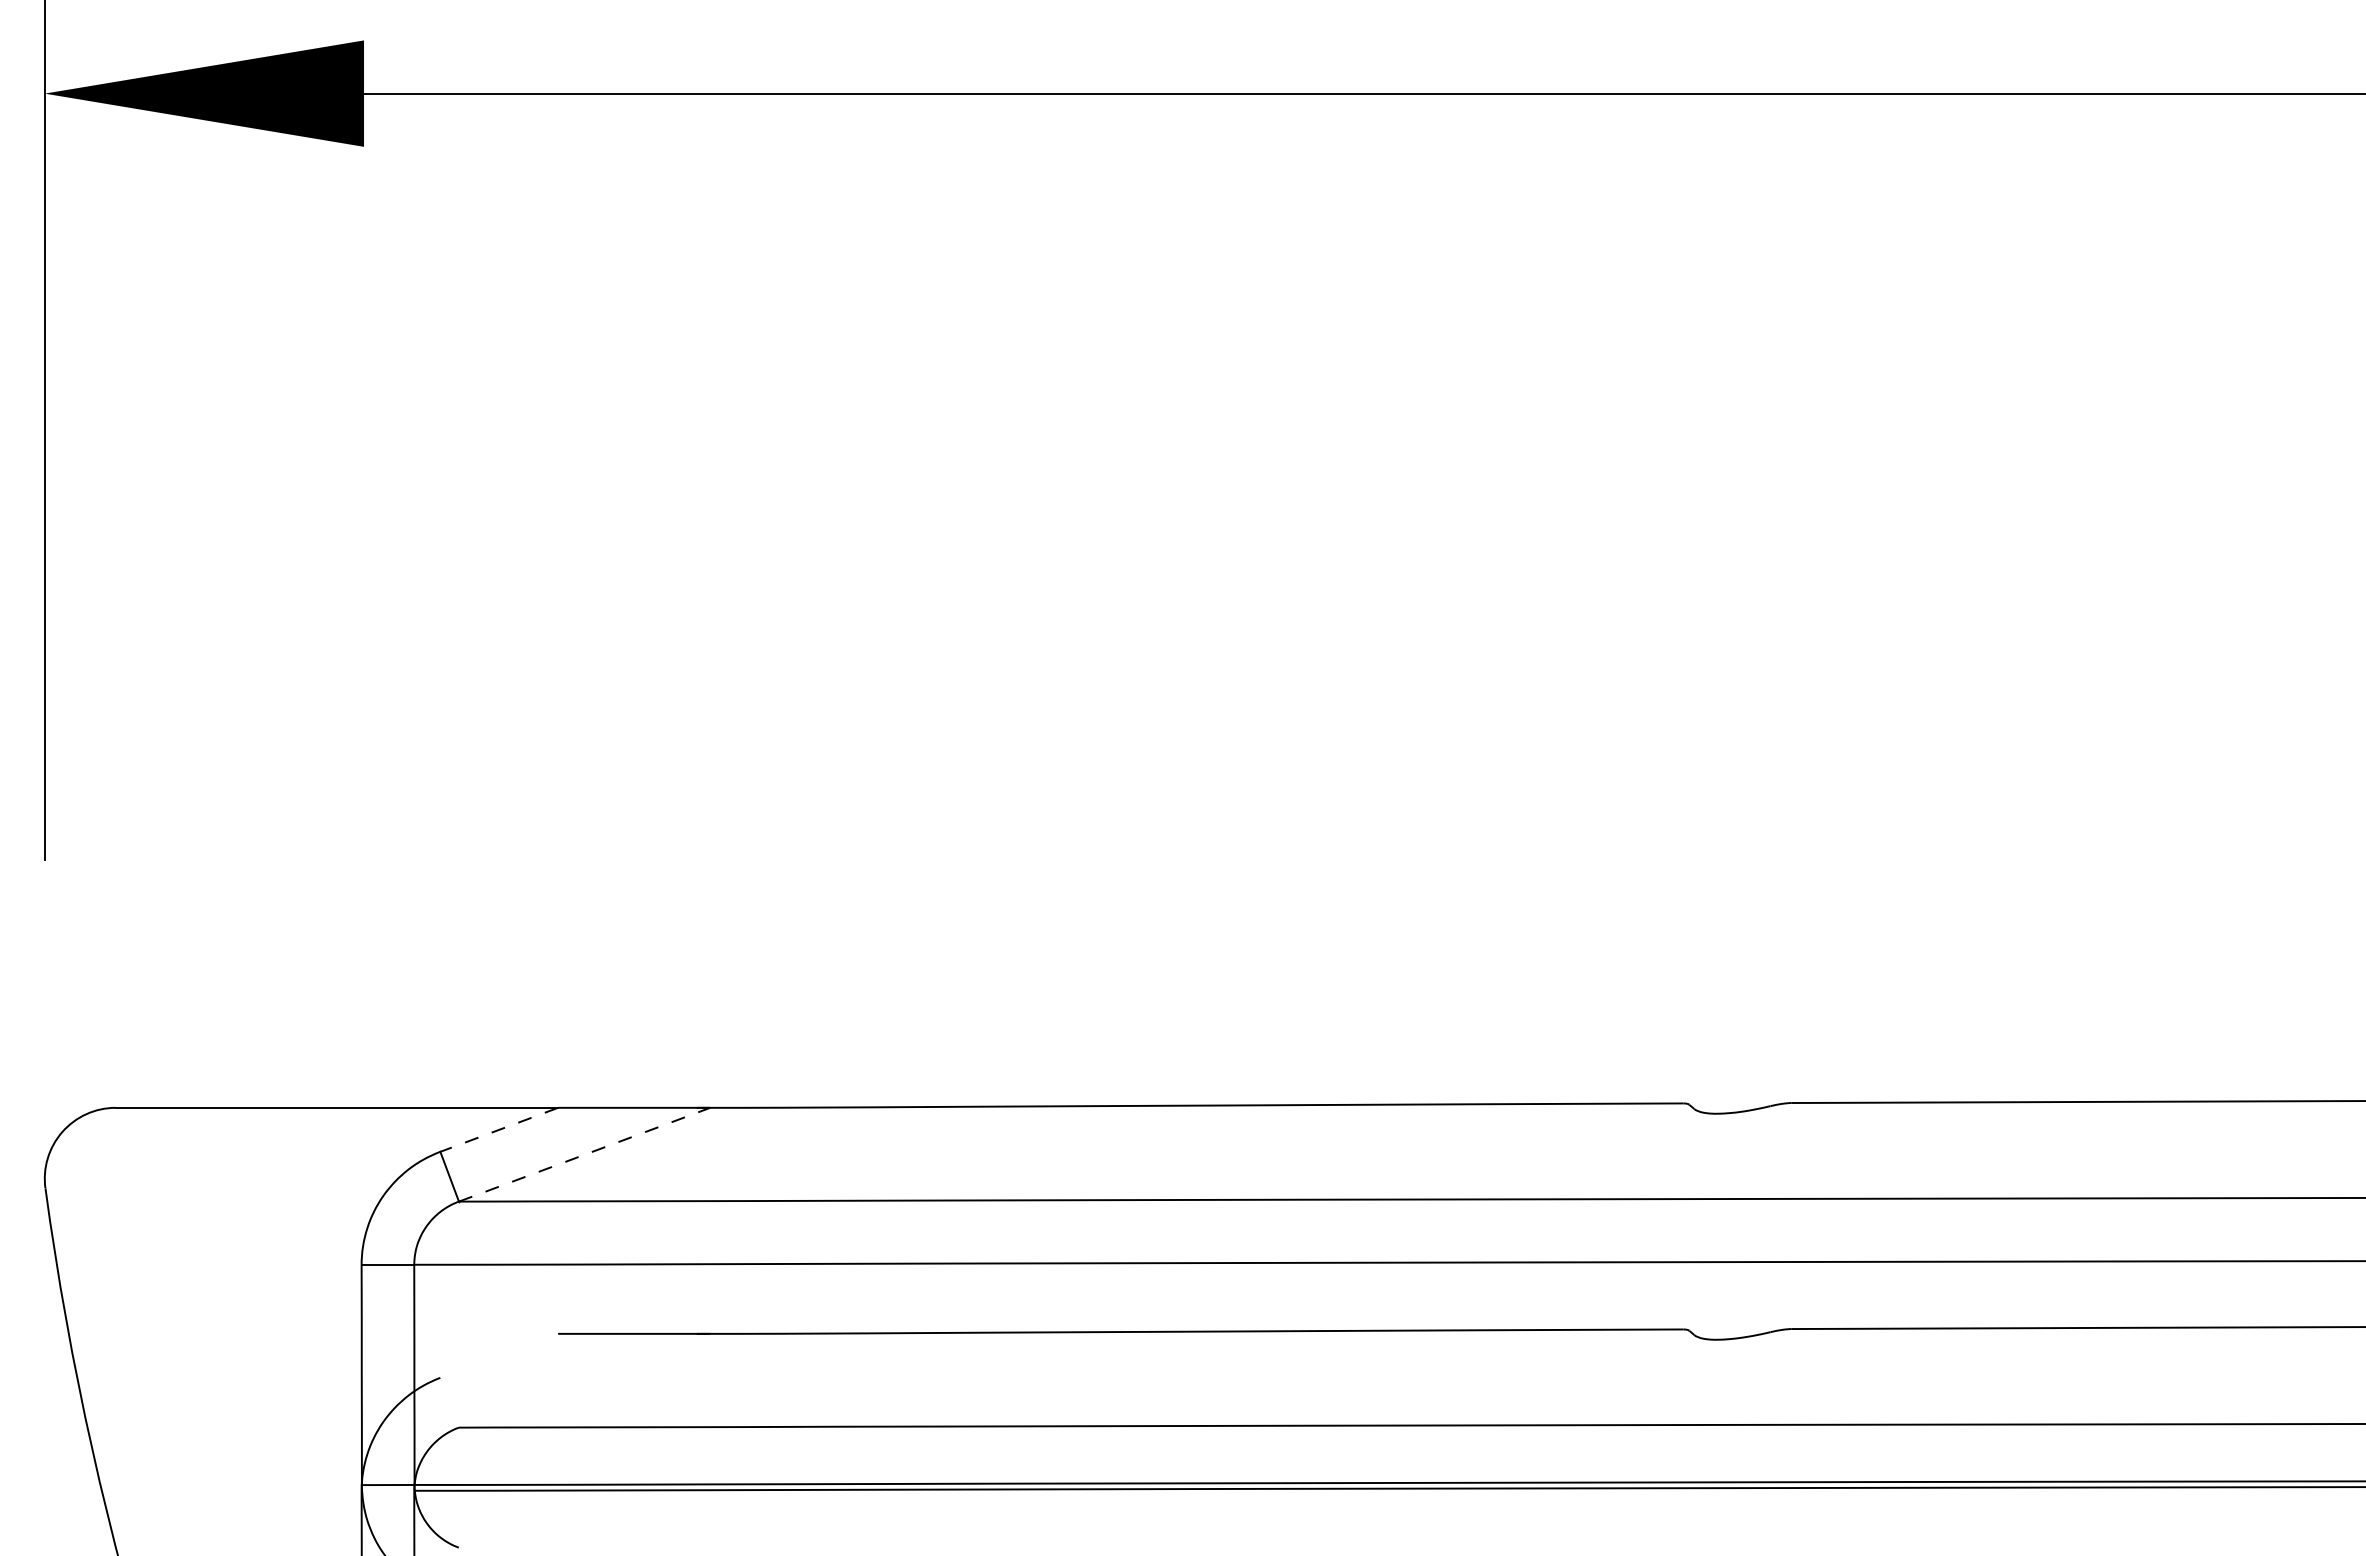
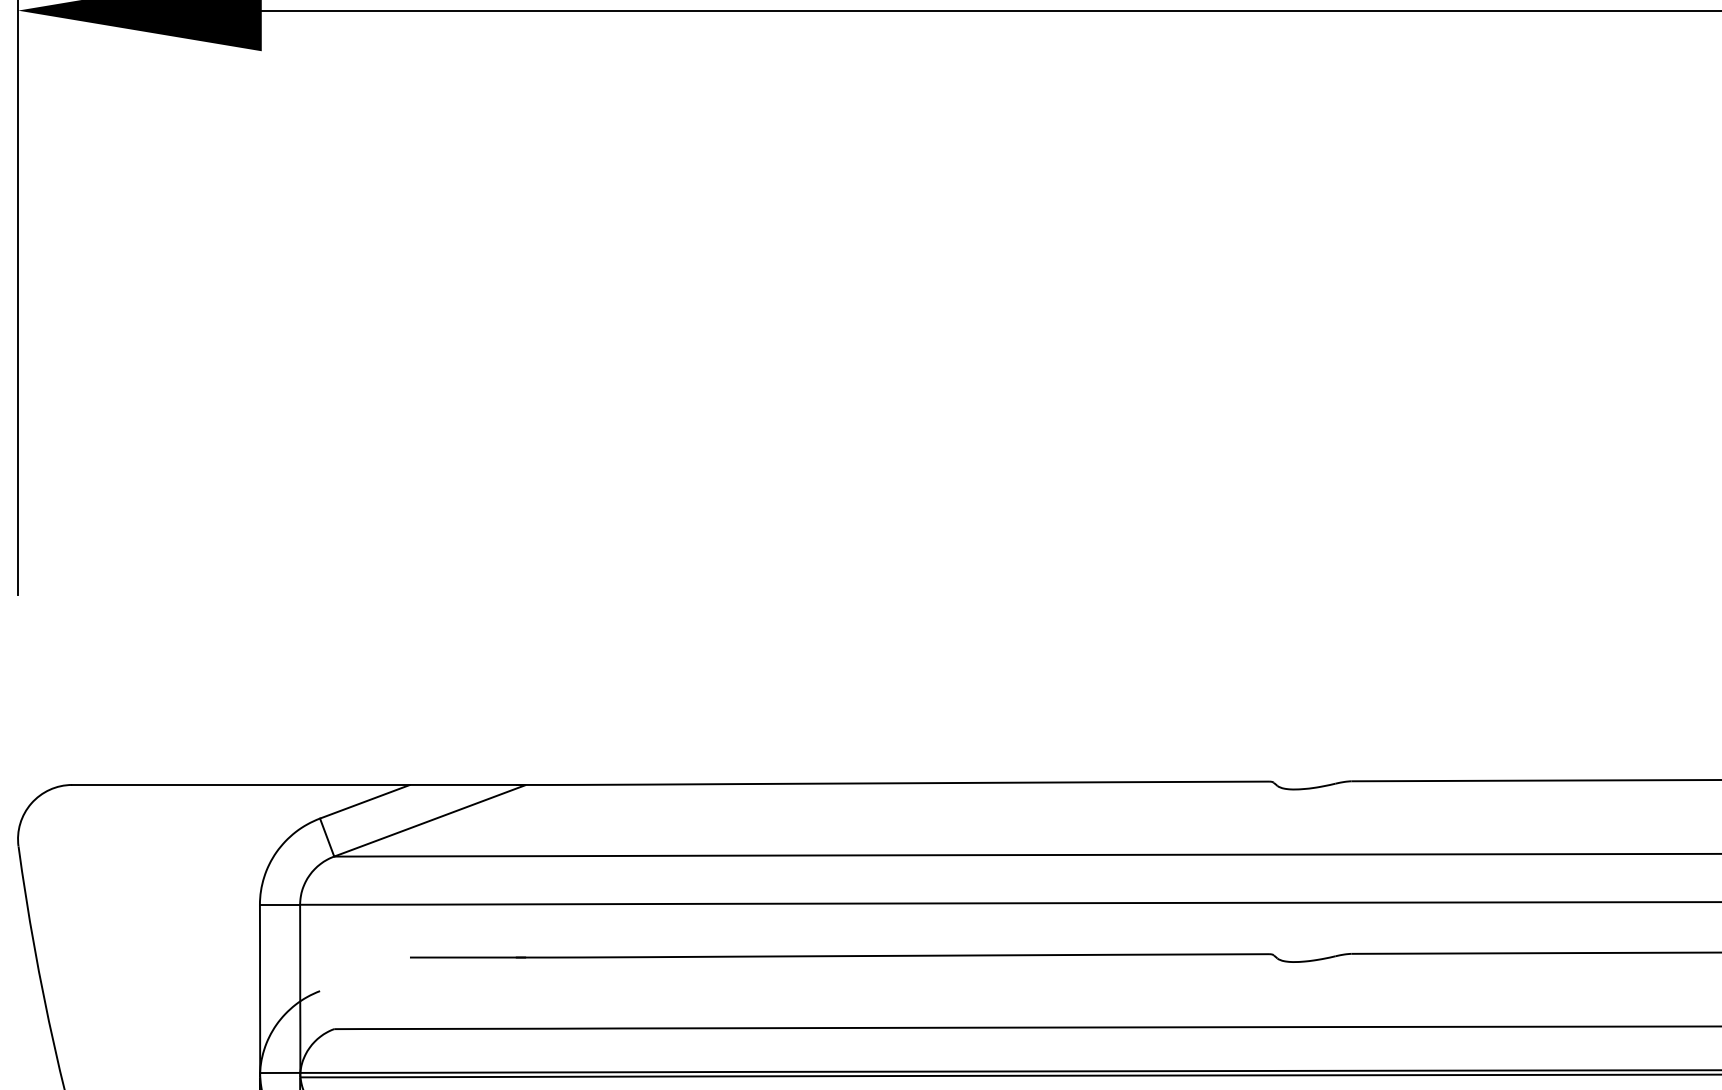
line: (499, 1129) -> (365, 801), dashed -> solid
line: (583, 1155) -> (429, 821), dashed -> solid

